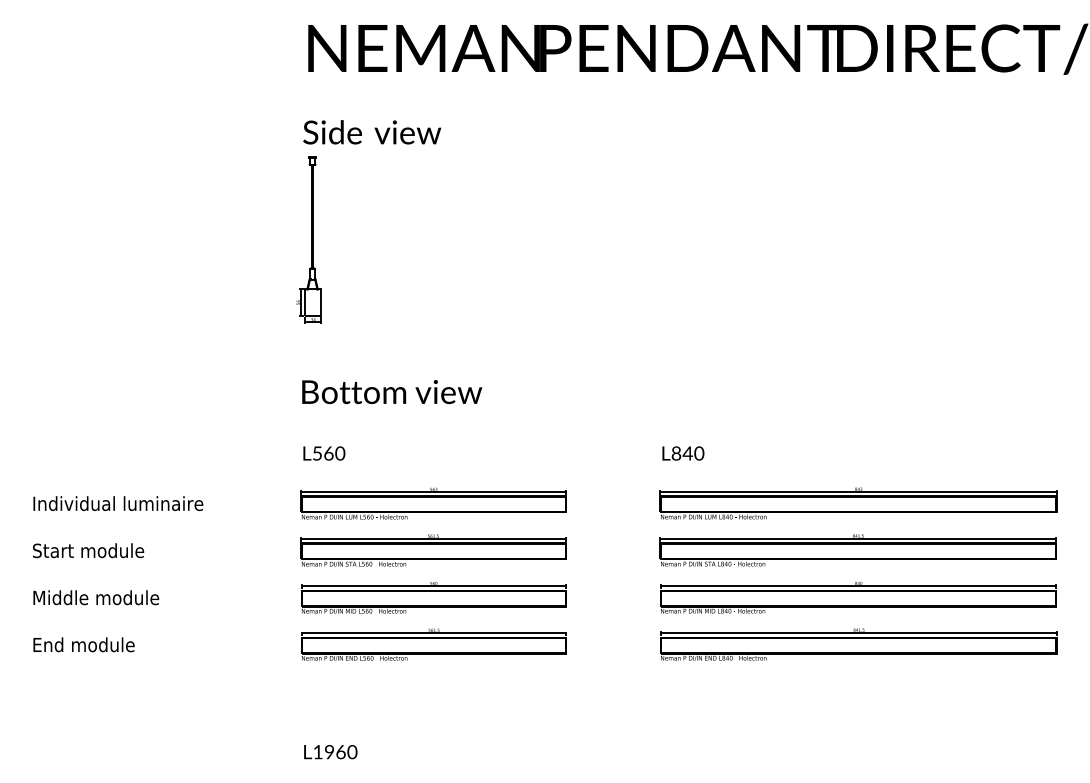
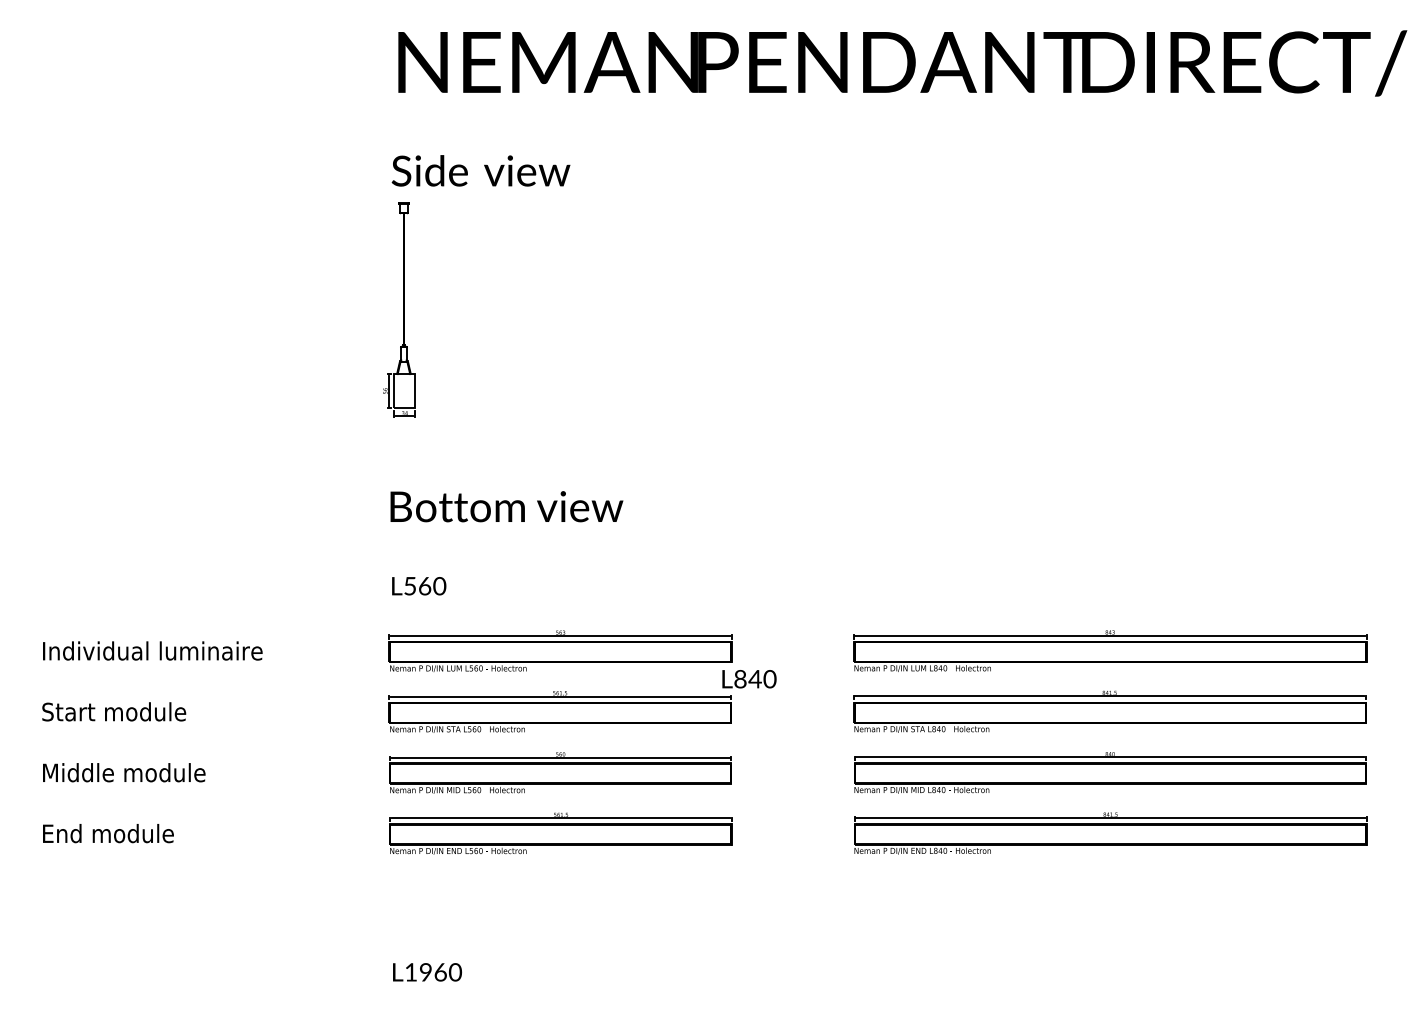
text: (683, 453) -> (749, 679), moved

